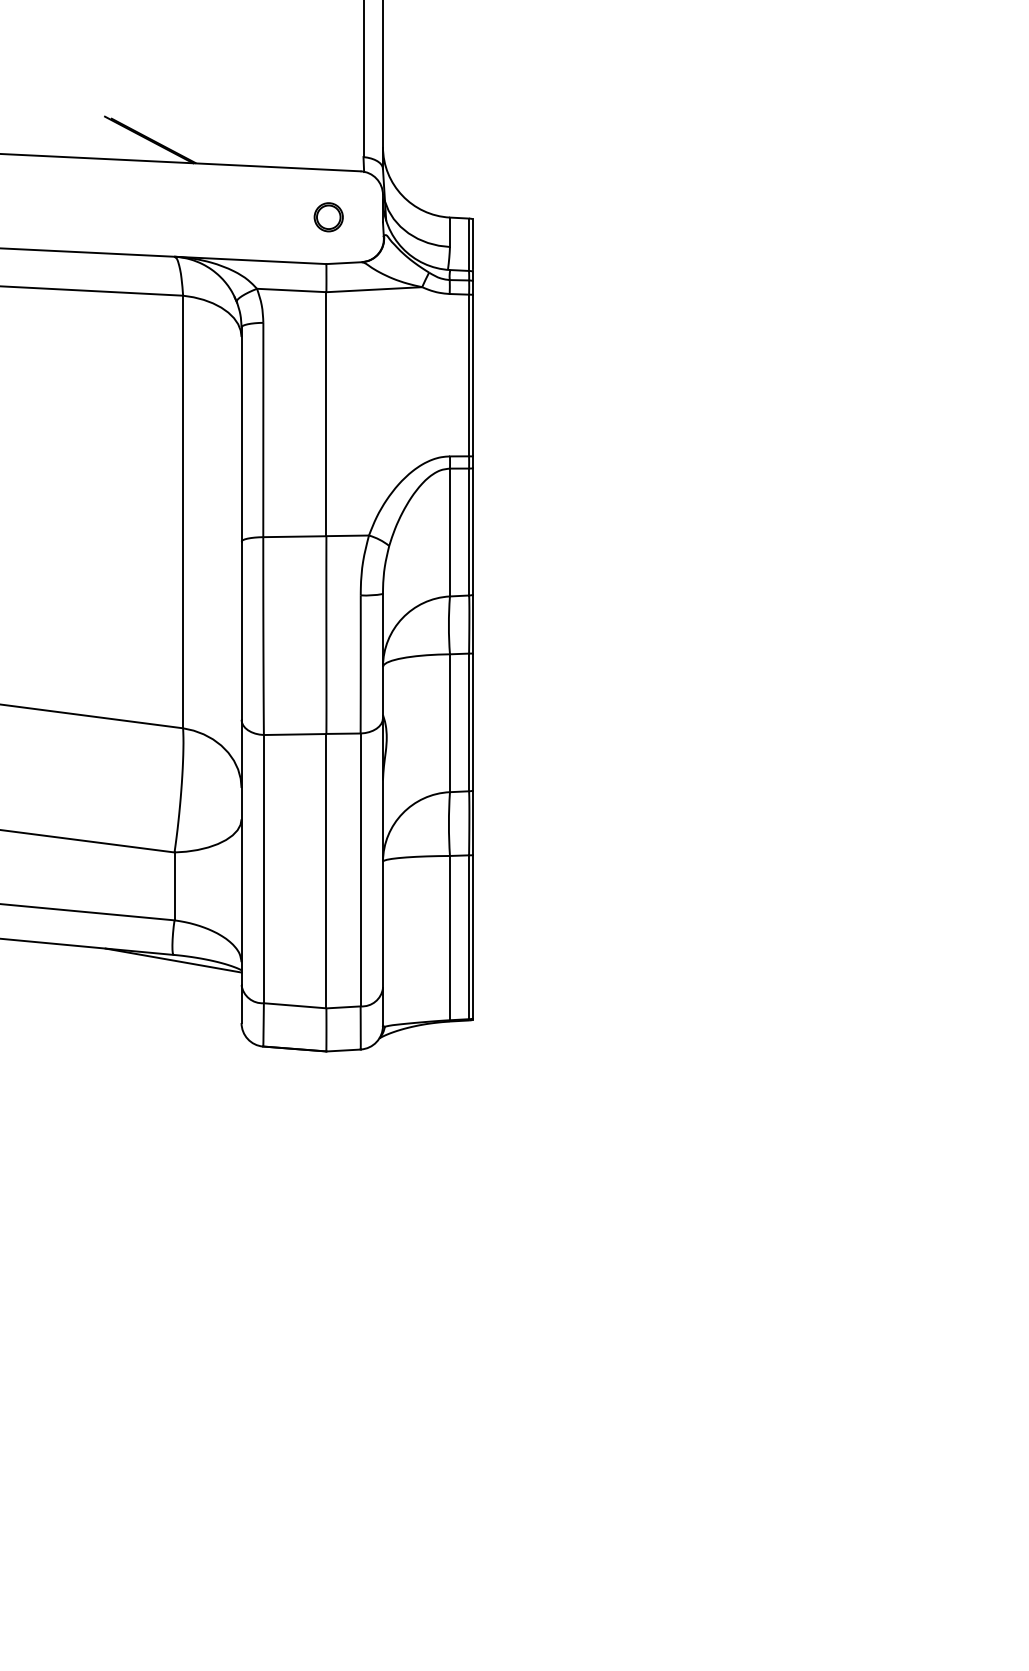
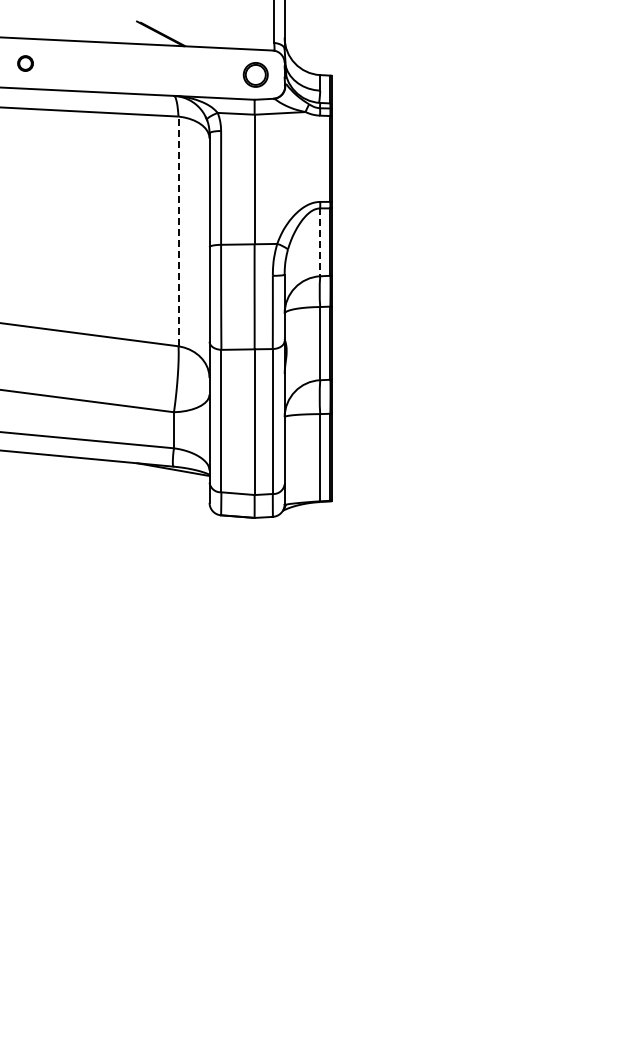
circle: (328, 216) -> (255, 74), size x1.6
line: (183, 512) -> (178, 231), solid -> dashed
line: (450, 532) -> (320, 242), solid -> dashed

